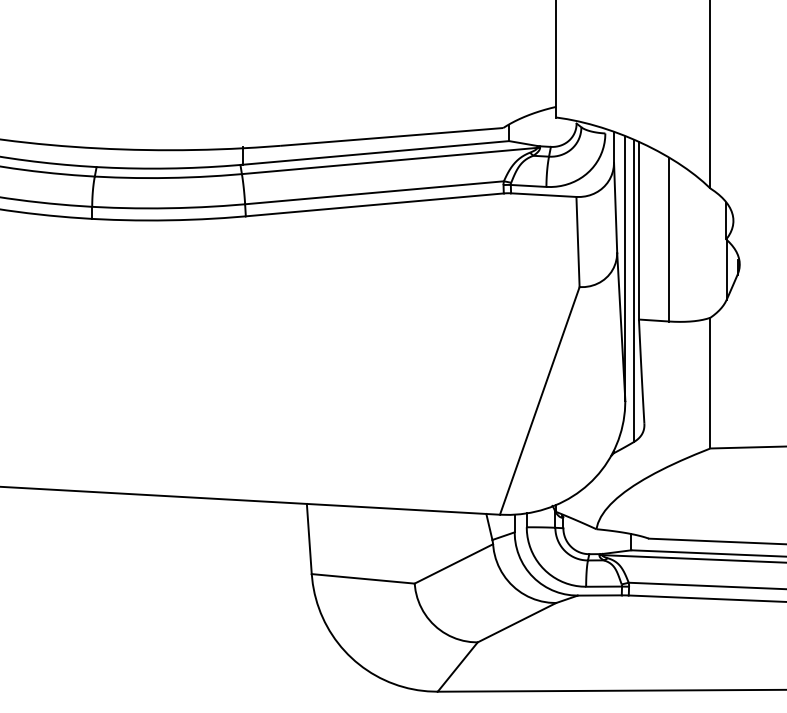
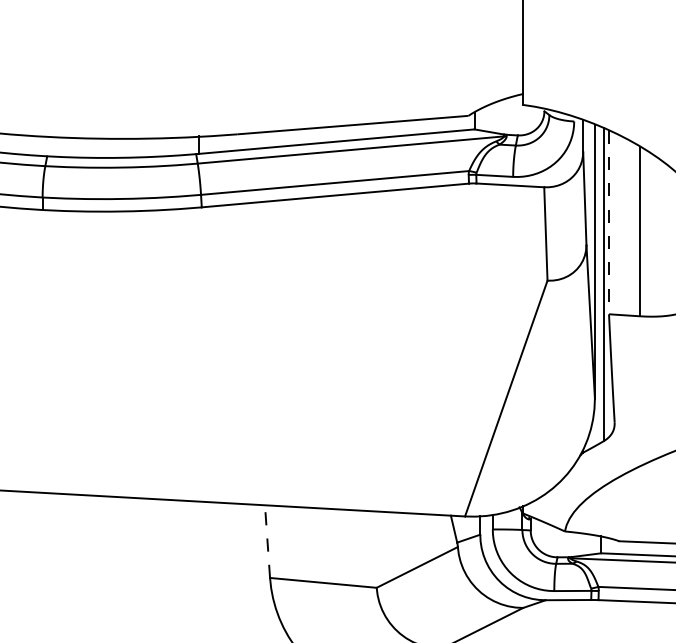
line: (638, 230) -> (608, 222), solid -> dashed
line: (309, 538) -> (267, 541), solid -> dashed

